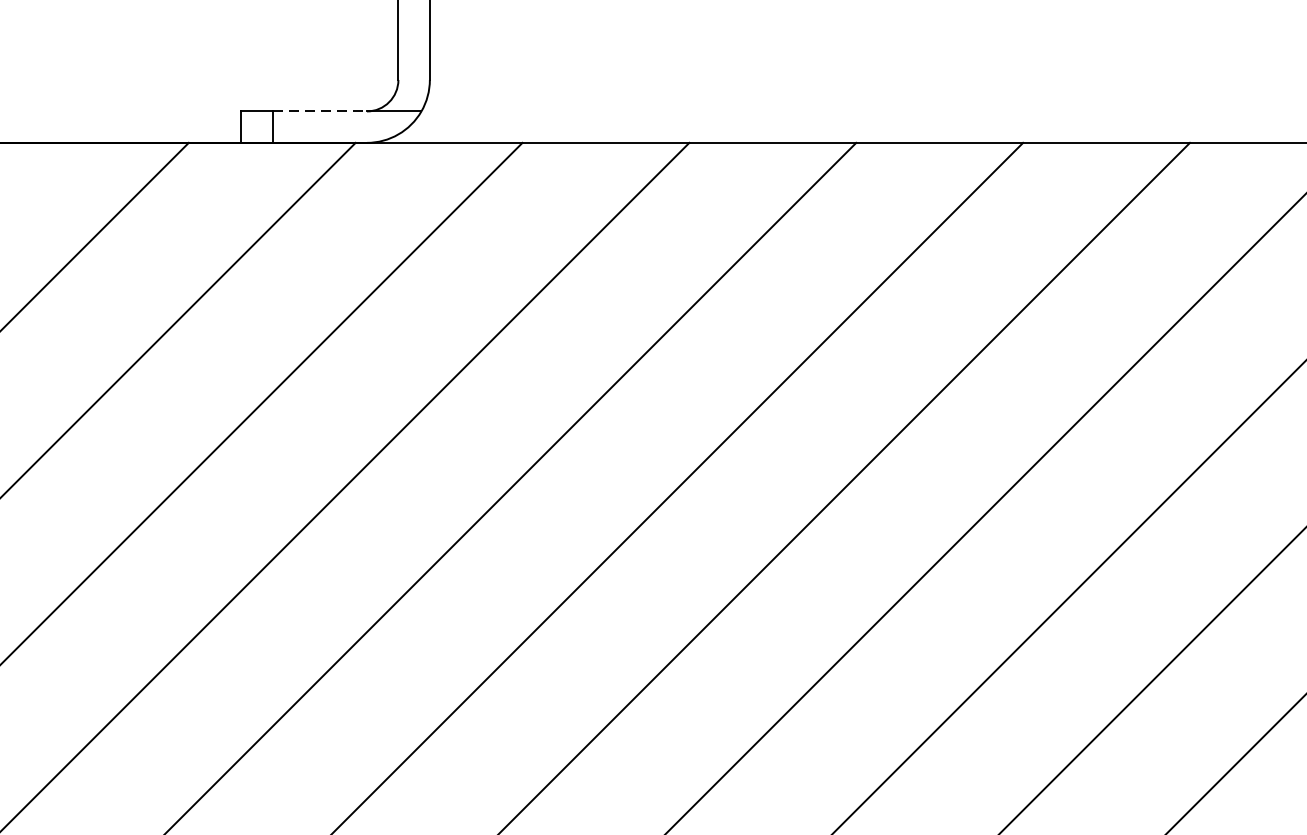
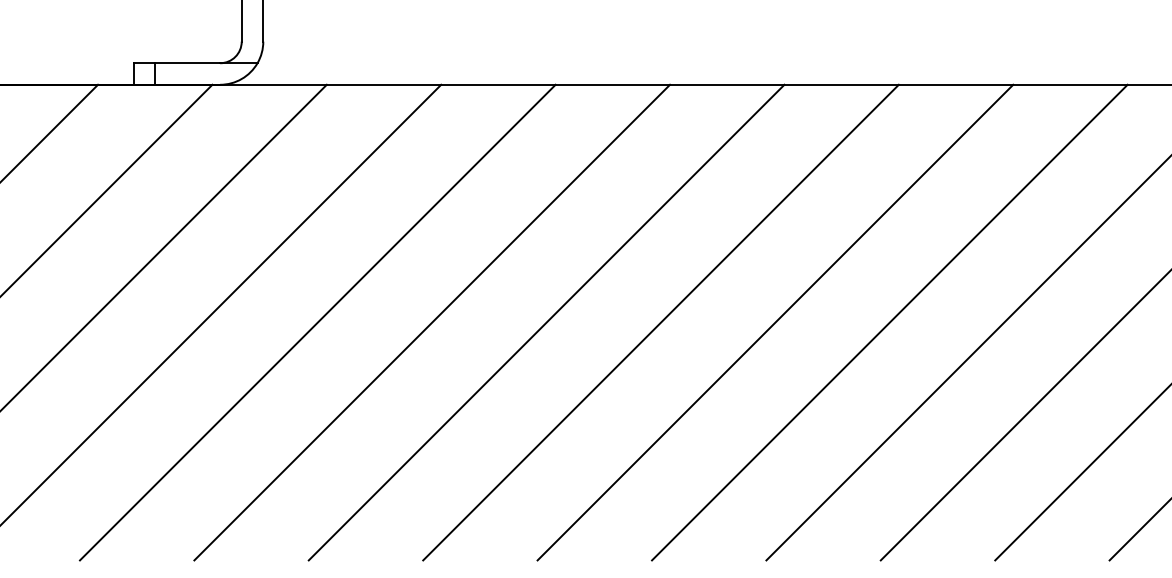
line: (320, 111) -> (188, 63), dashed -> solid

